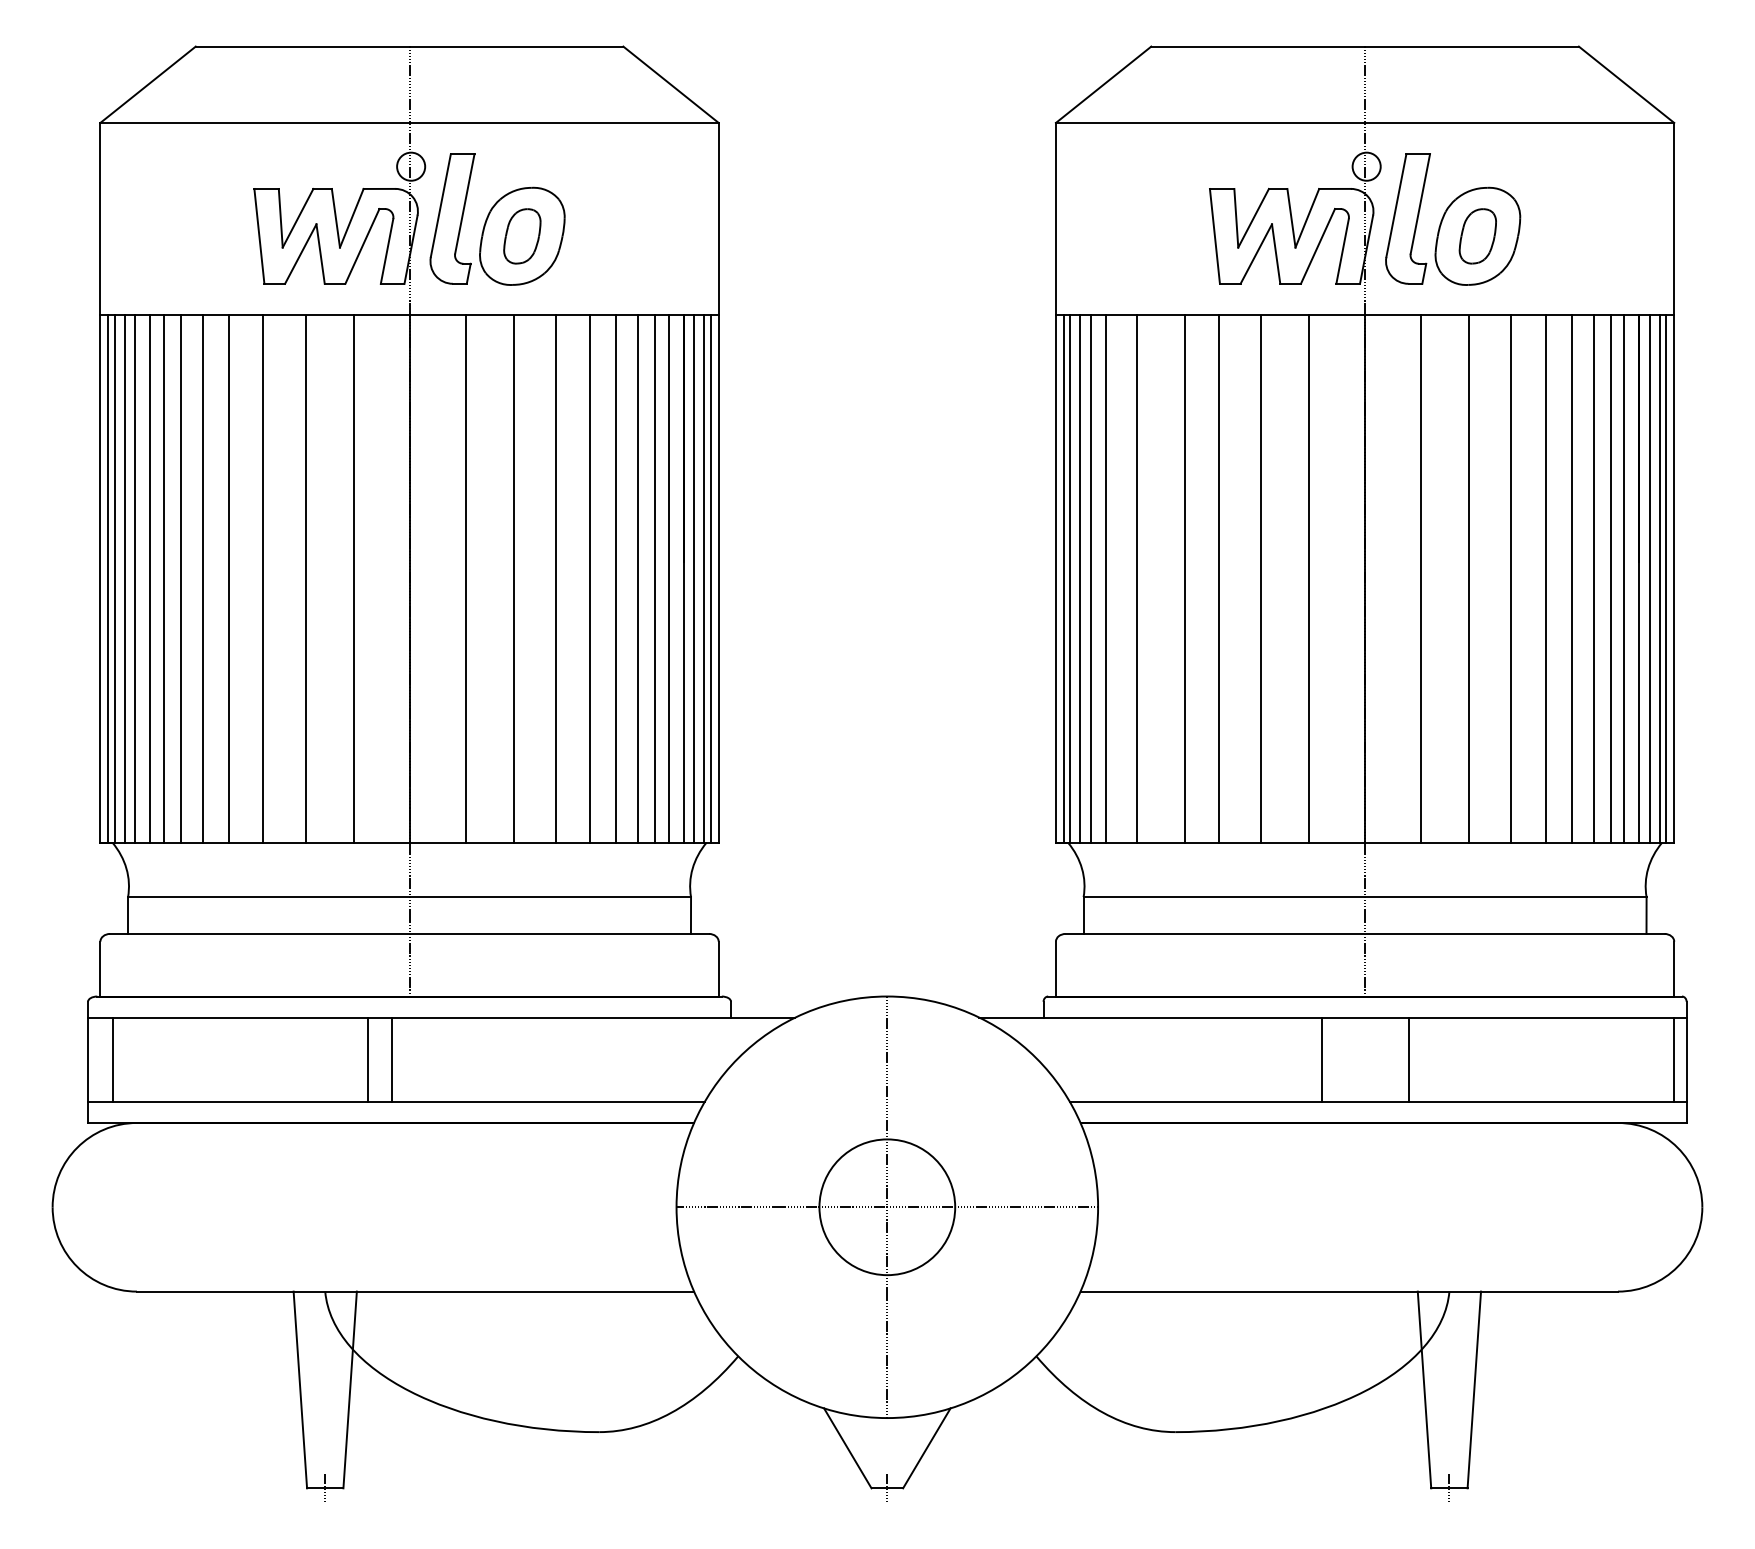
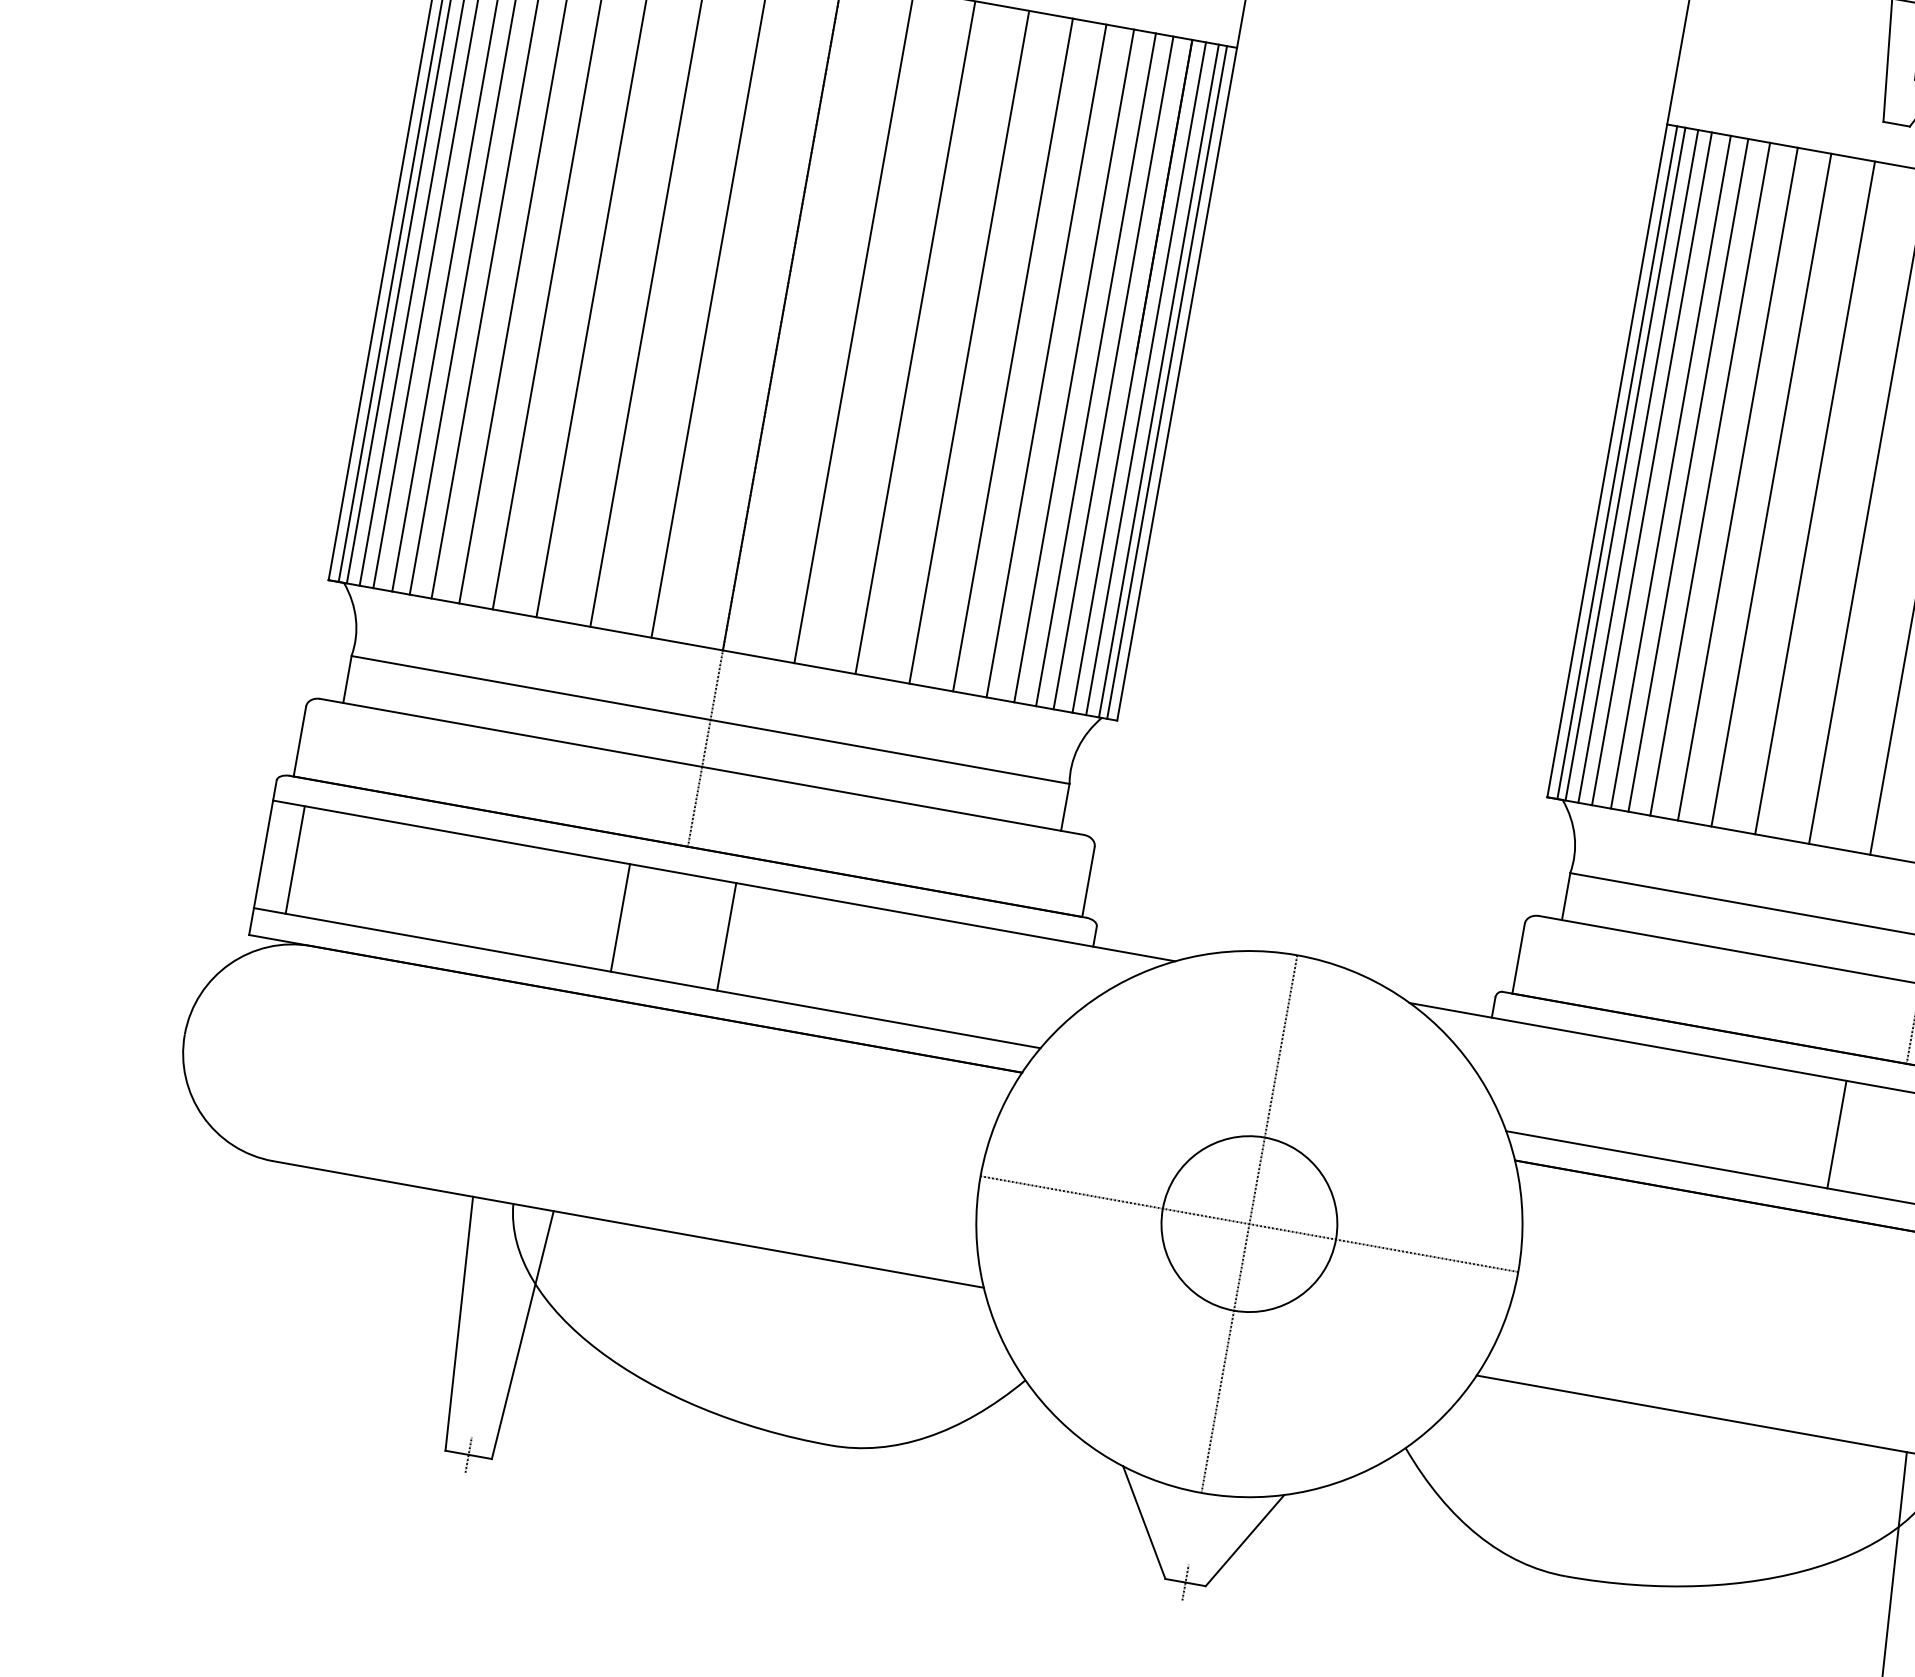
line: (1119, 578) -> (1688, 474), added
line: (1158, 578) -> (1738, 483), added
line: (392, 1059) -> (727, 936), moved

